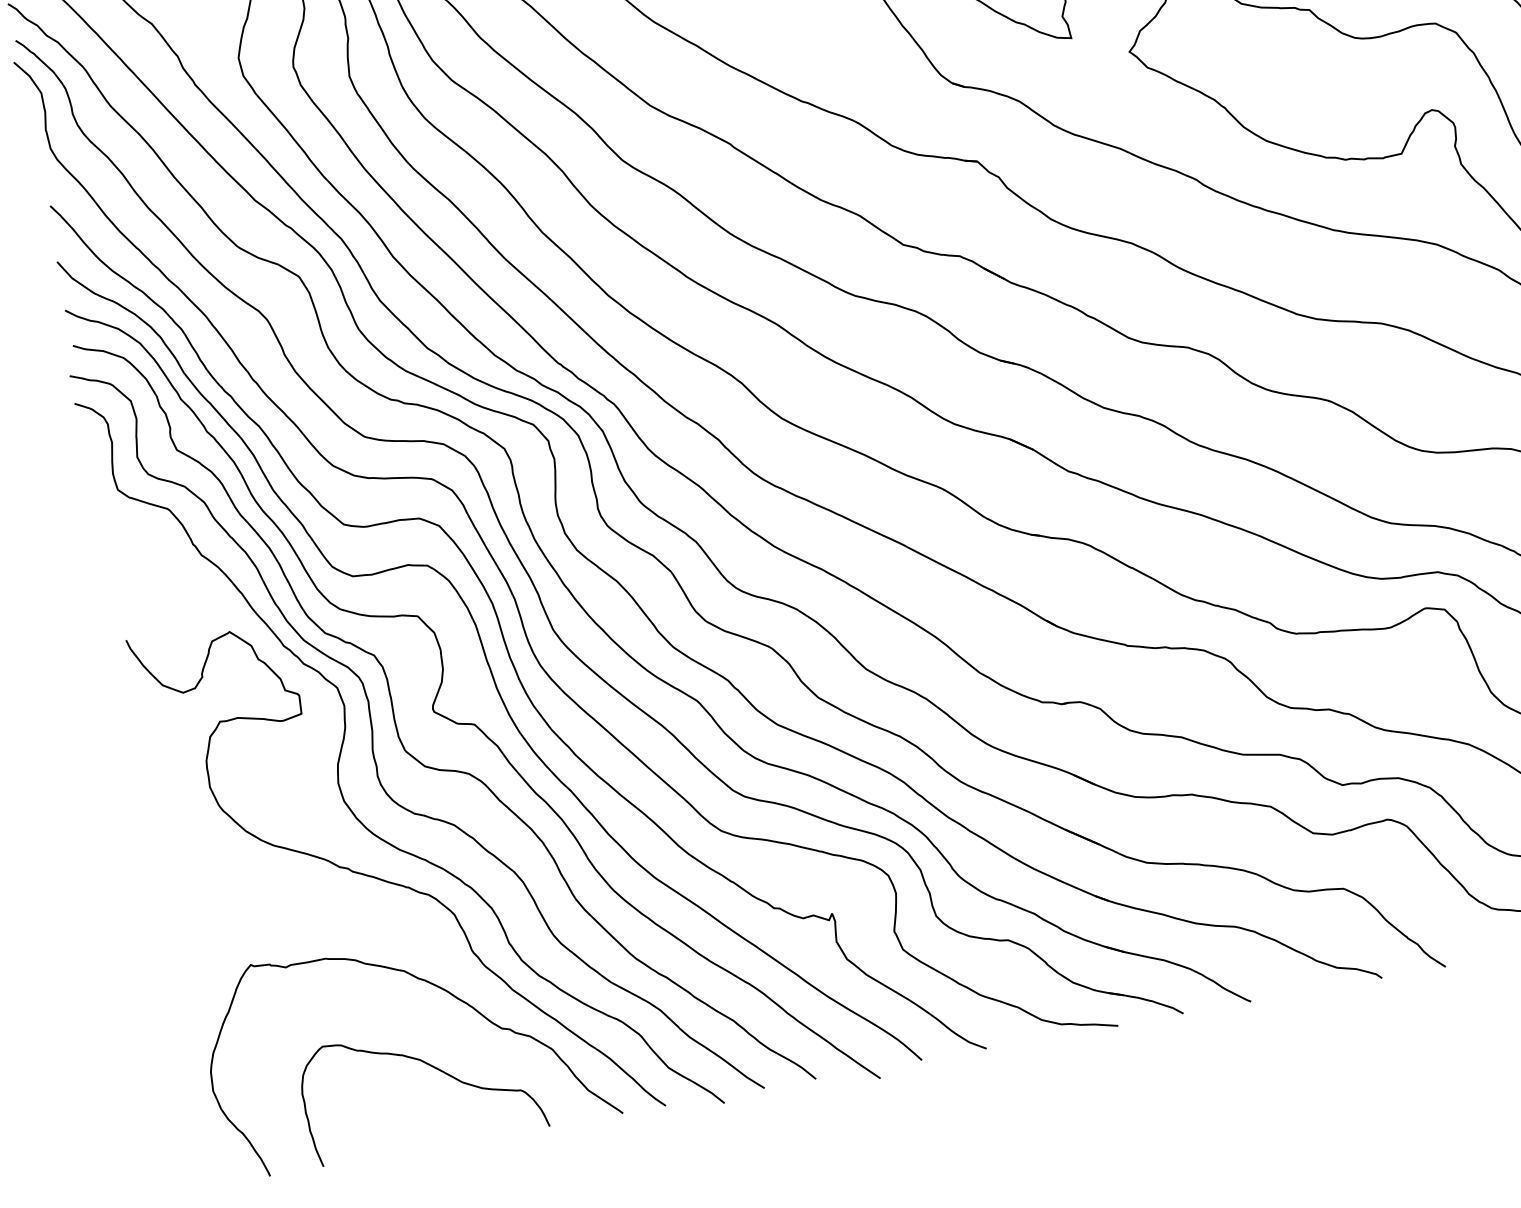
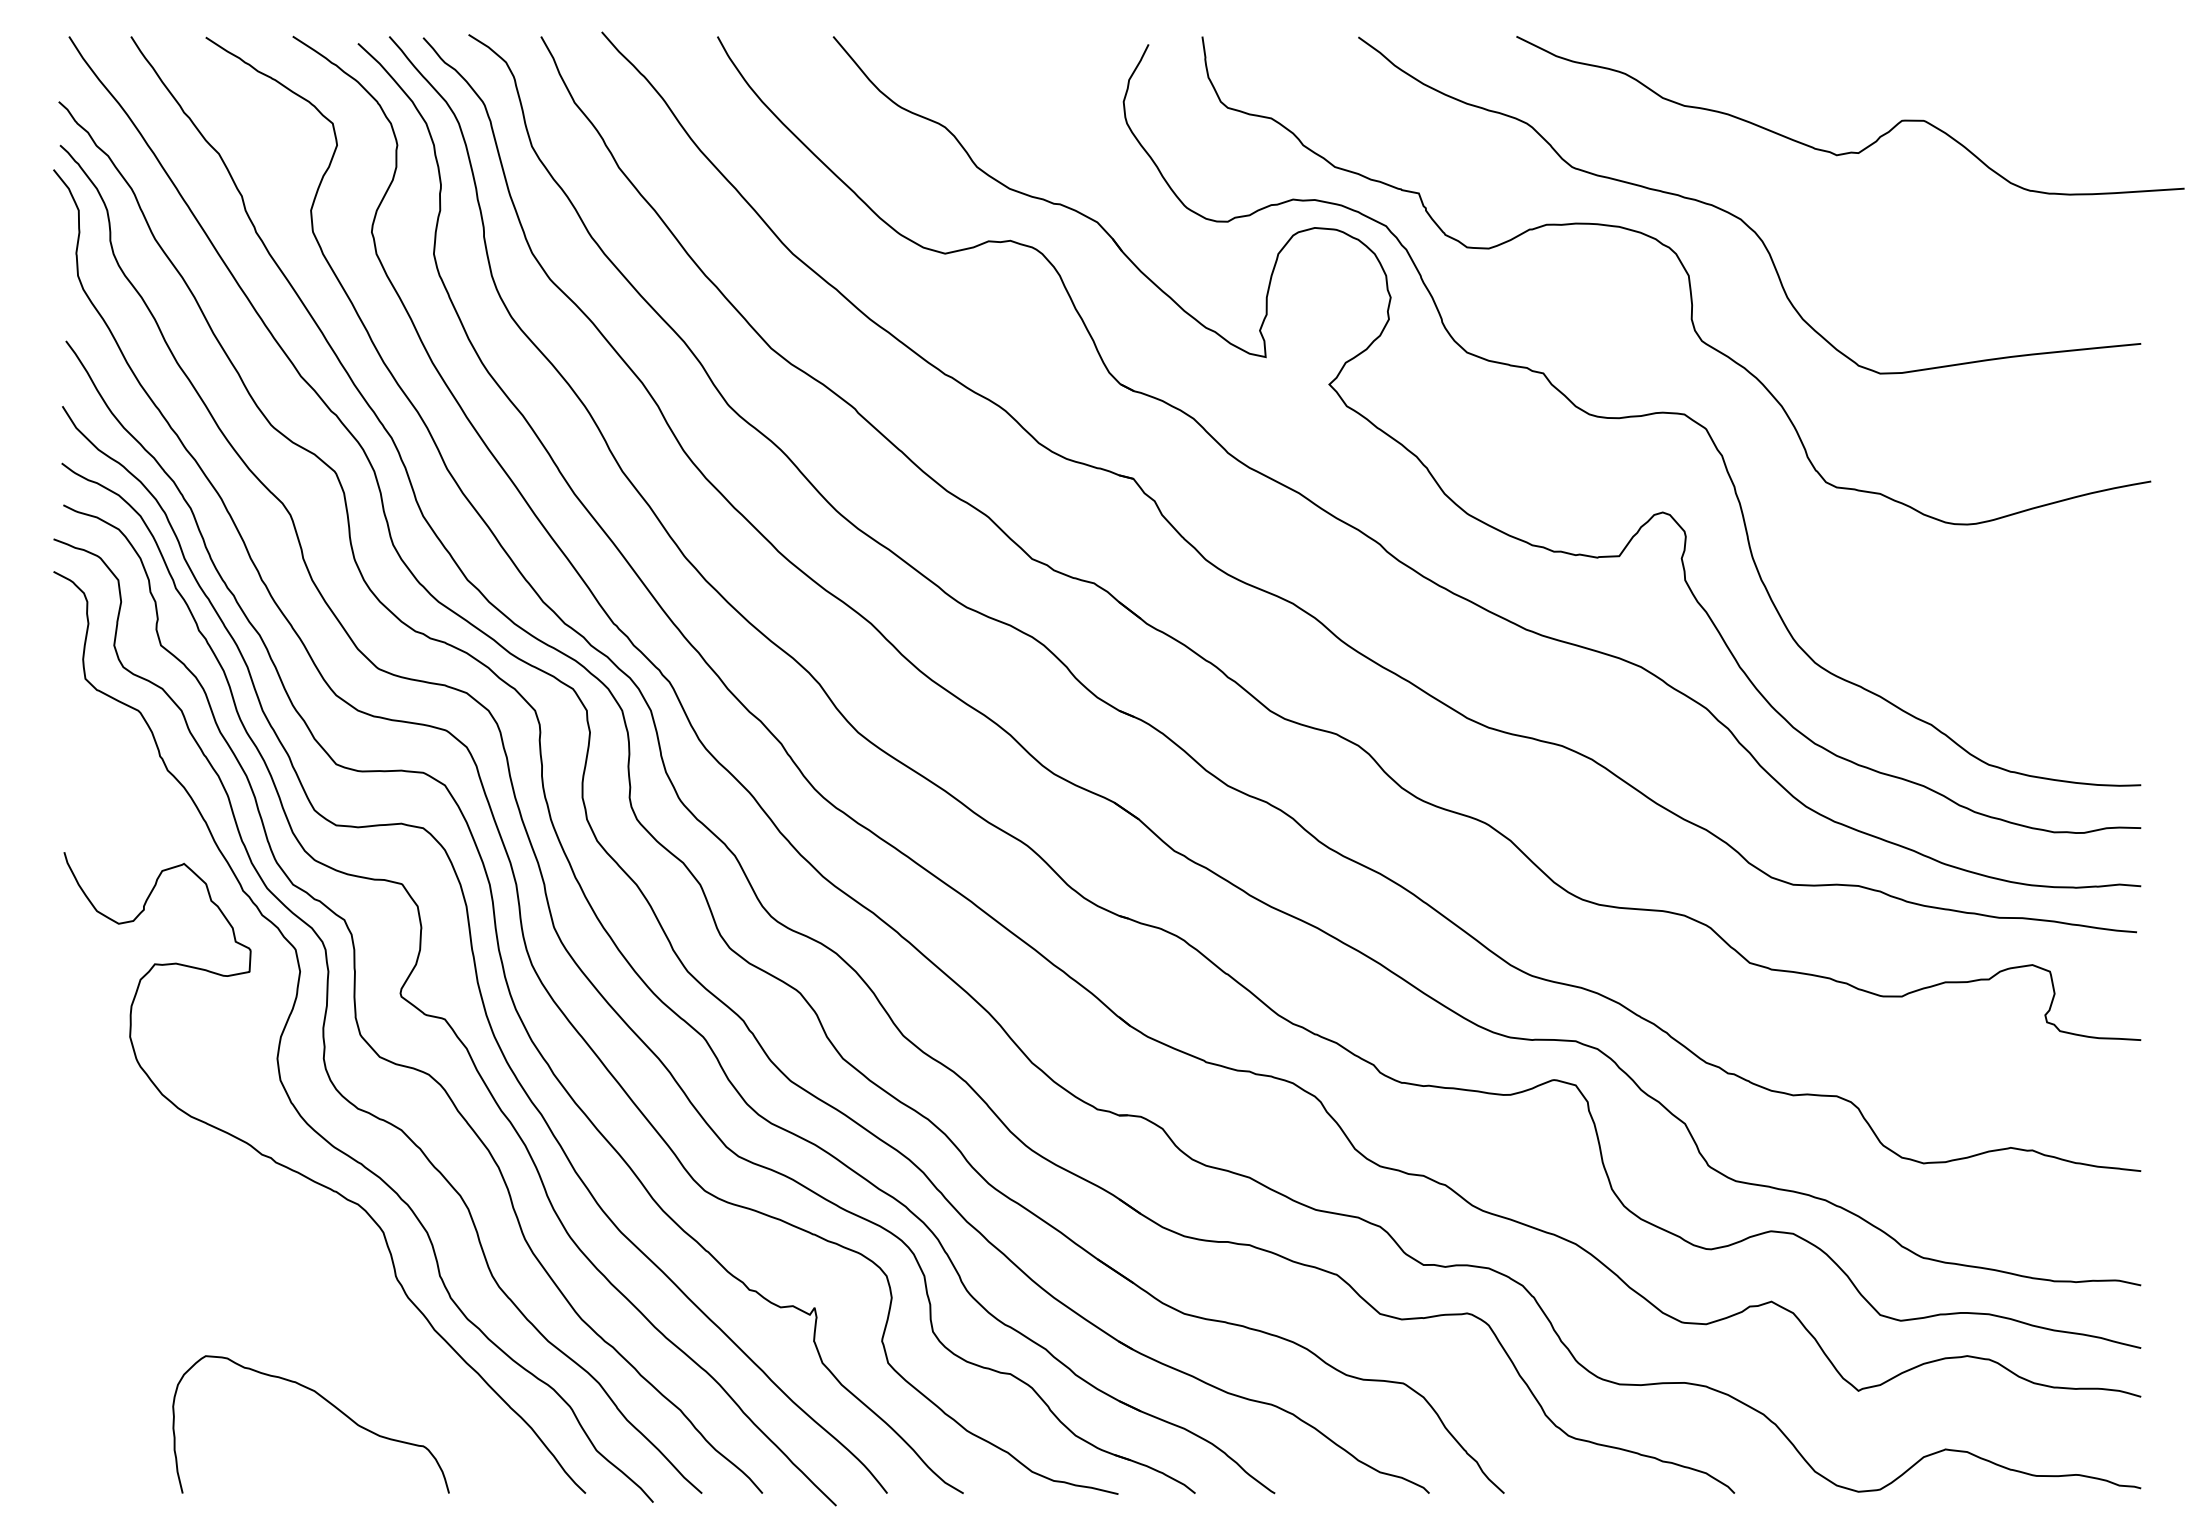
curve: (436, 987) -> (348, 1311), removed

